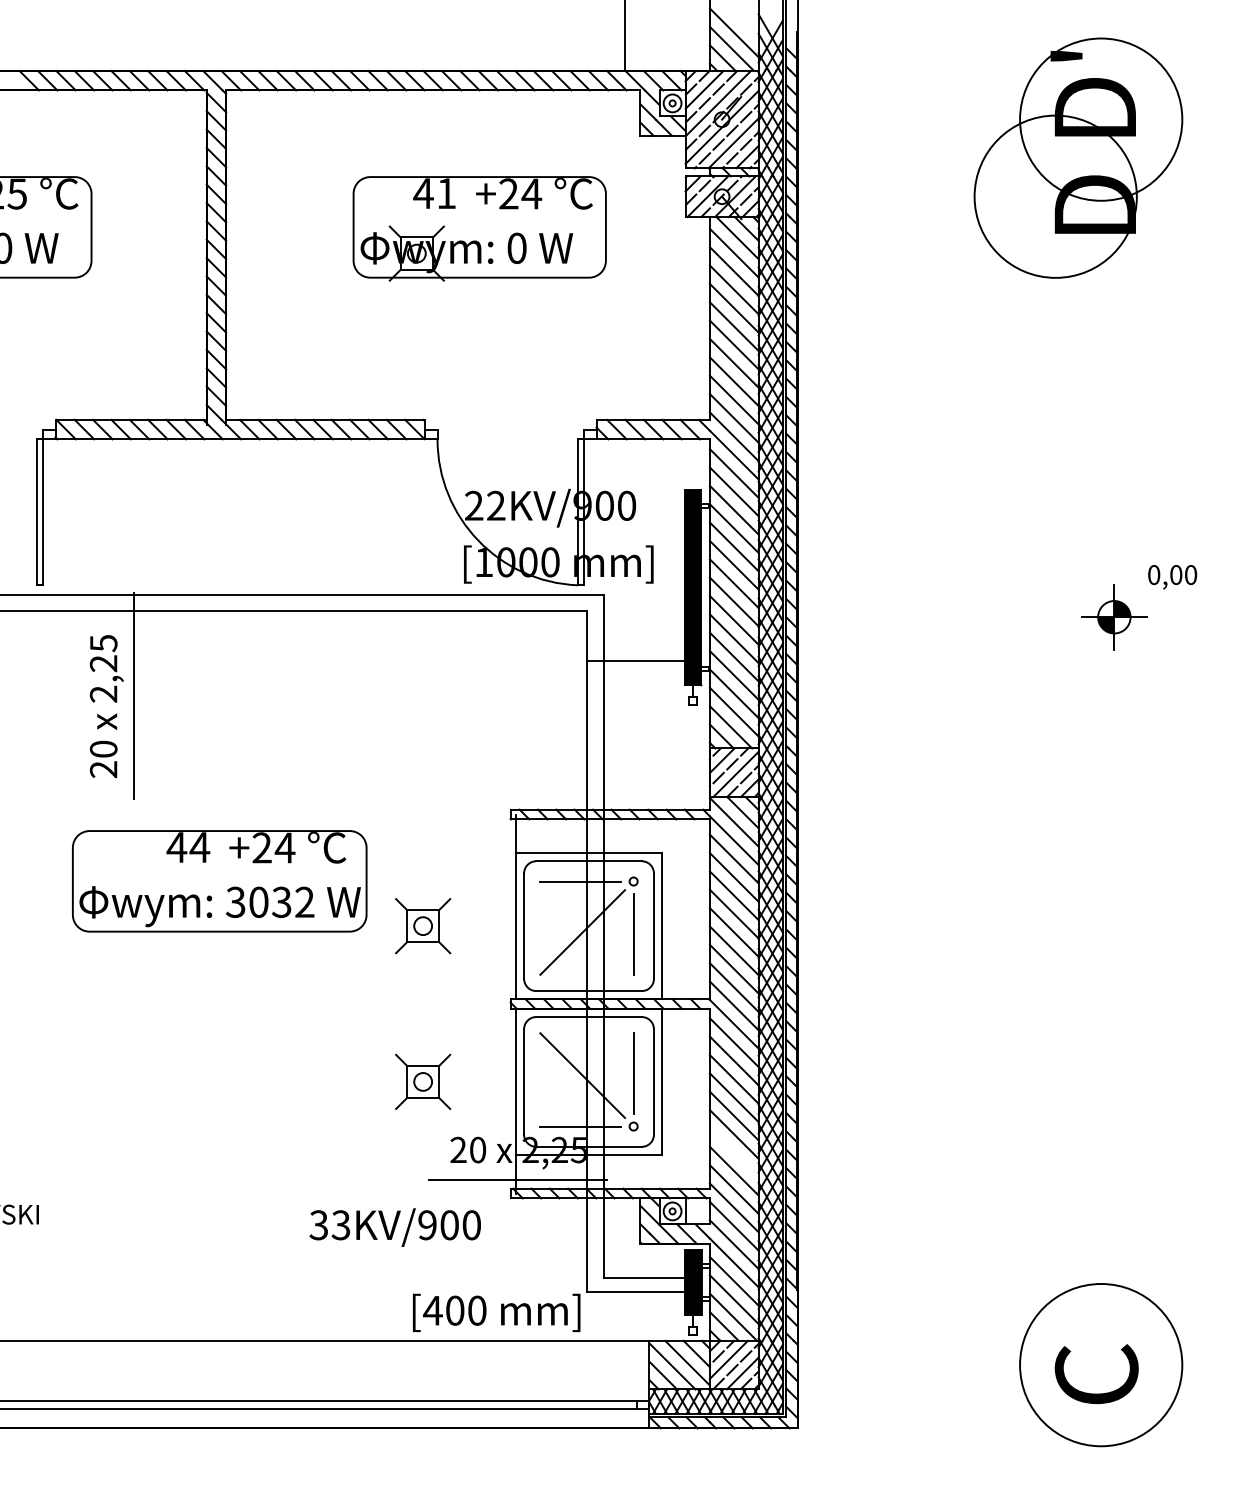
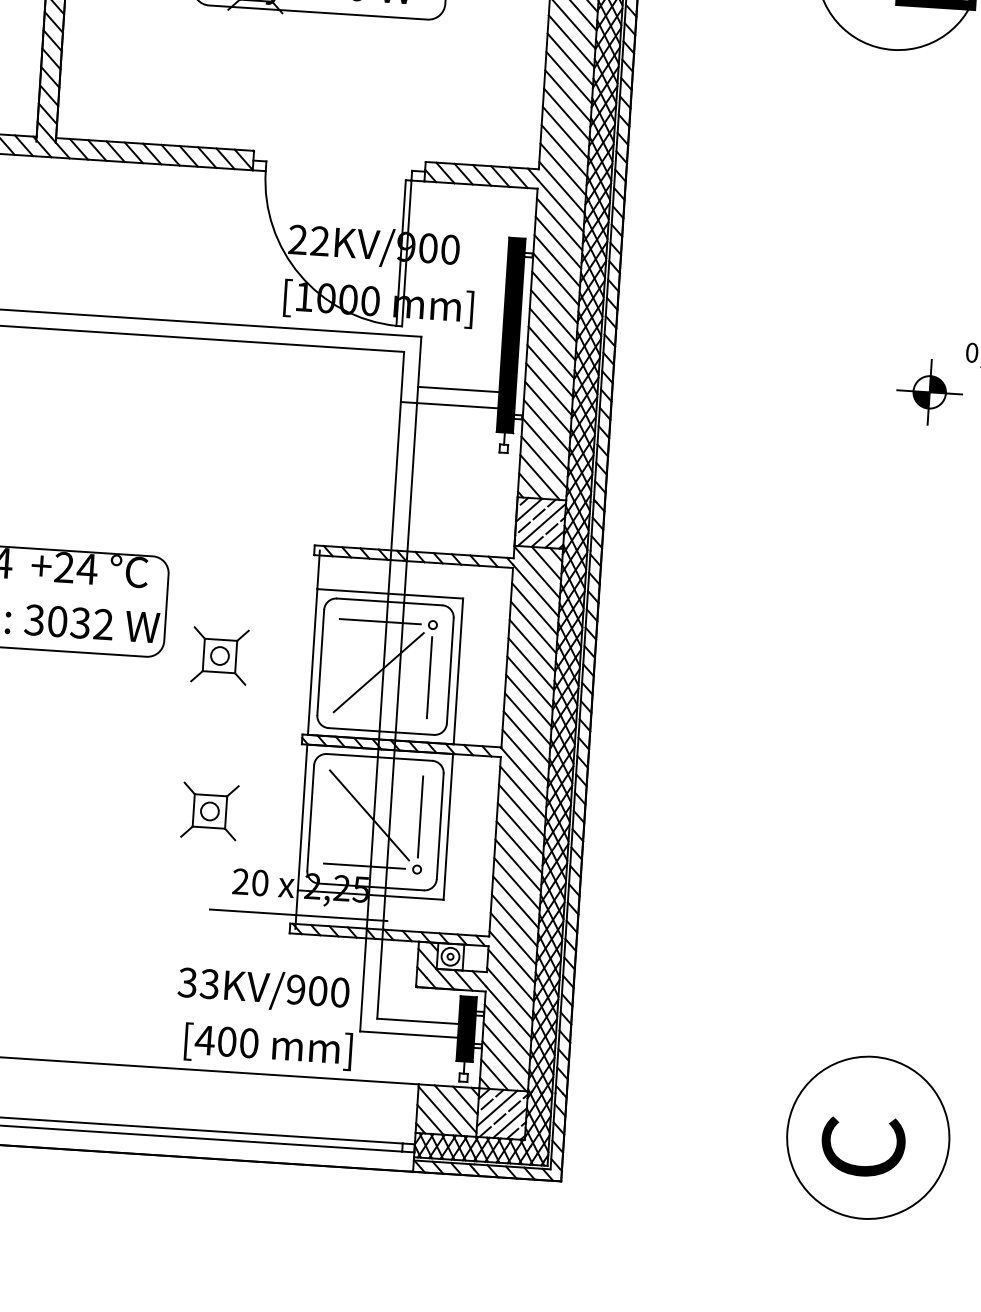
line: (643, 644) -> (458, 389), added
line: (733, 1152) -> (515, 901), added
text: (394, 1227) -> (262, 989), moved

